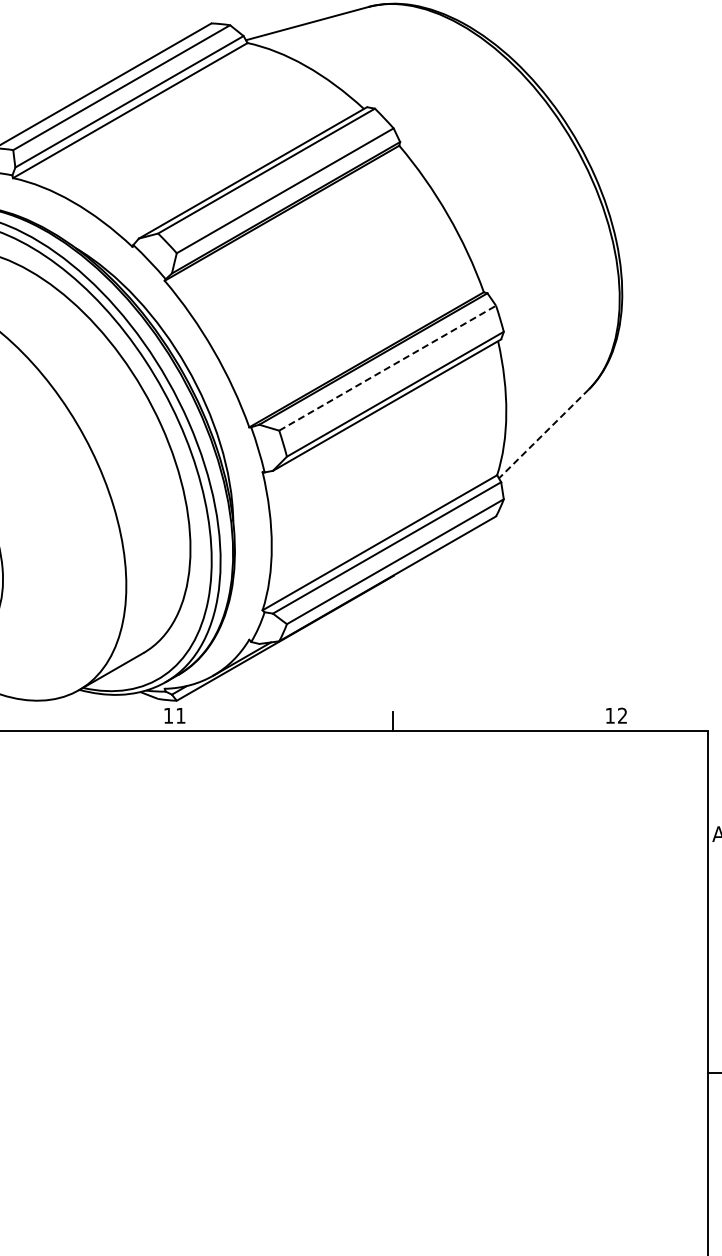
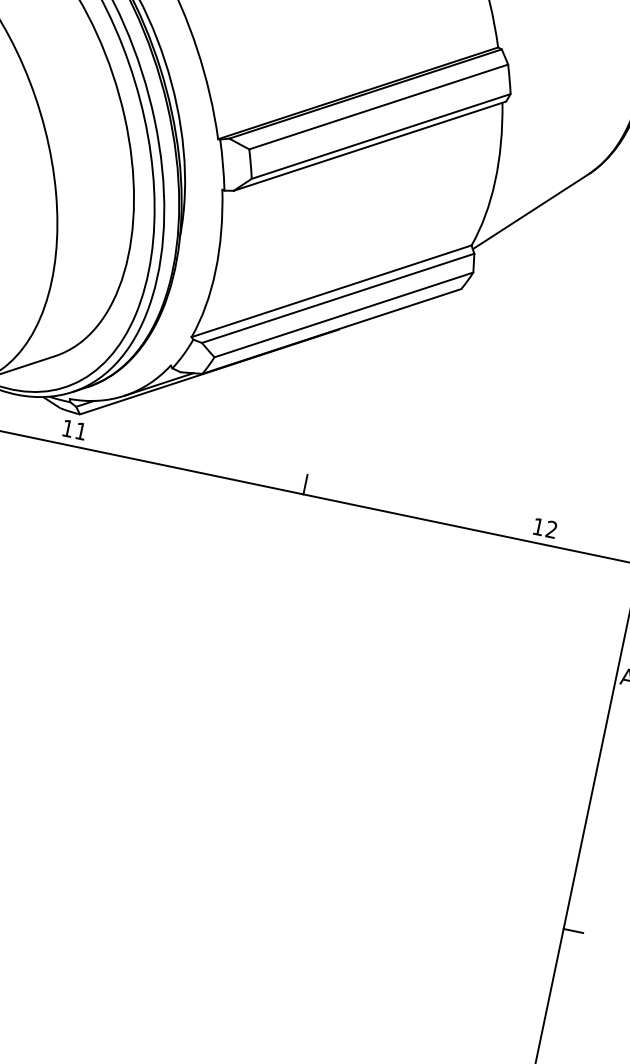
line: (388, 367) -> (379, 106), dashed -> solid
line: (543, 434) -> (530, 212), dashed -> solid

